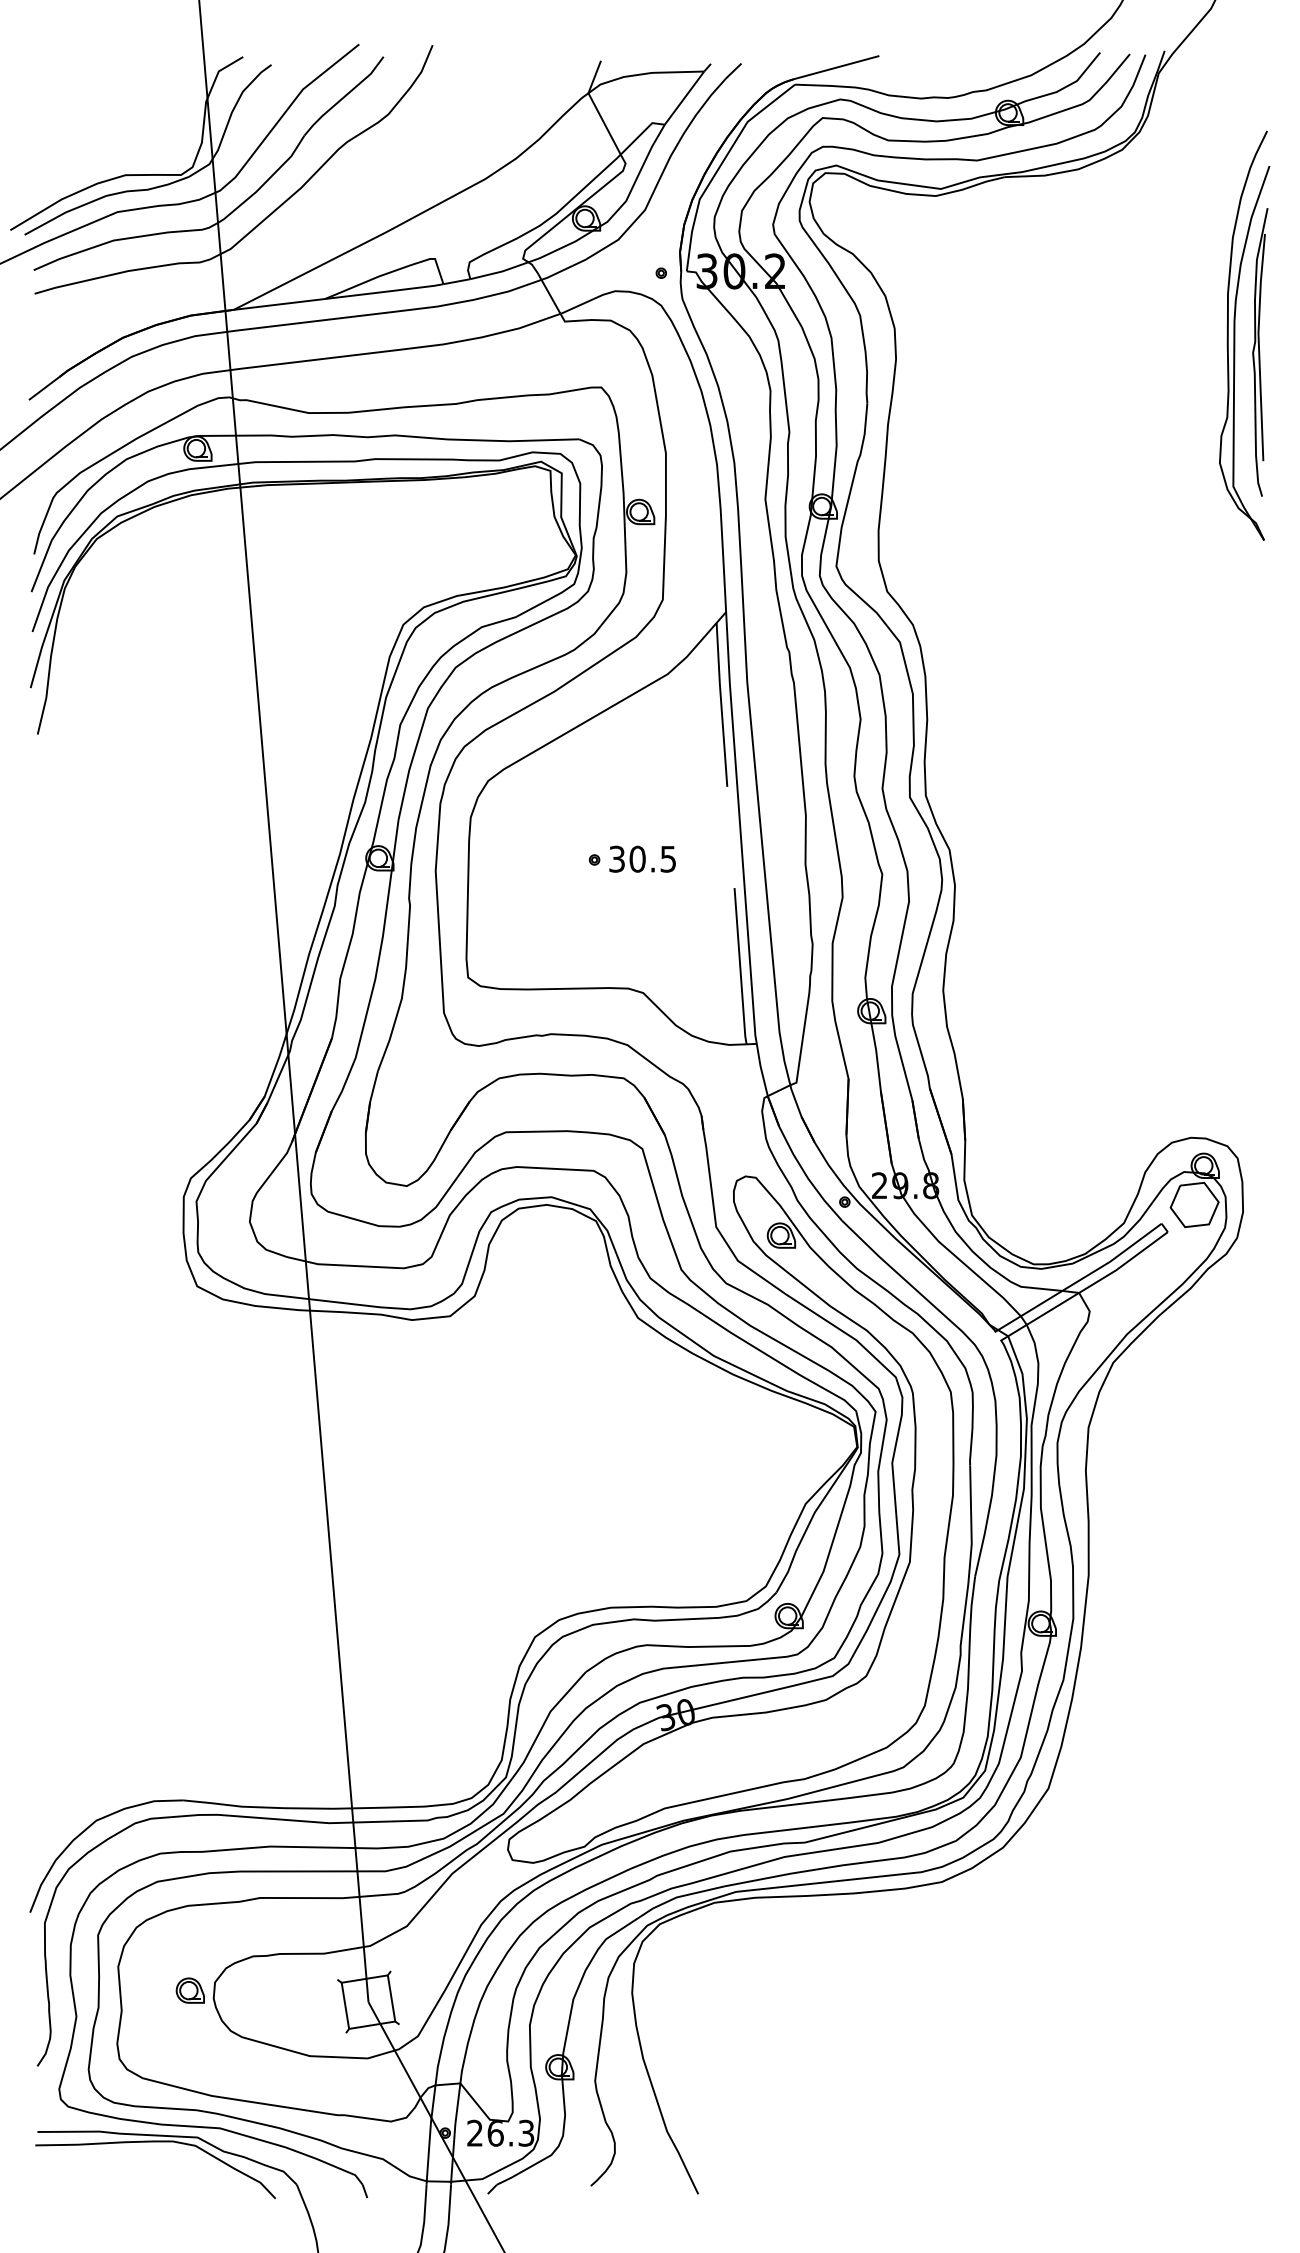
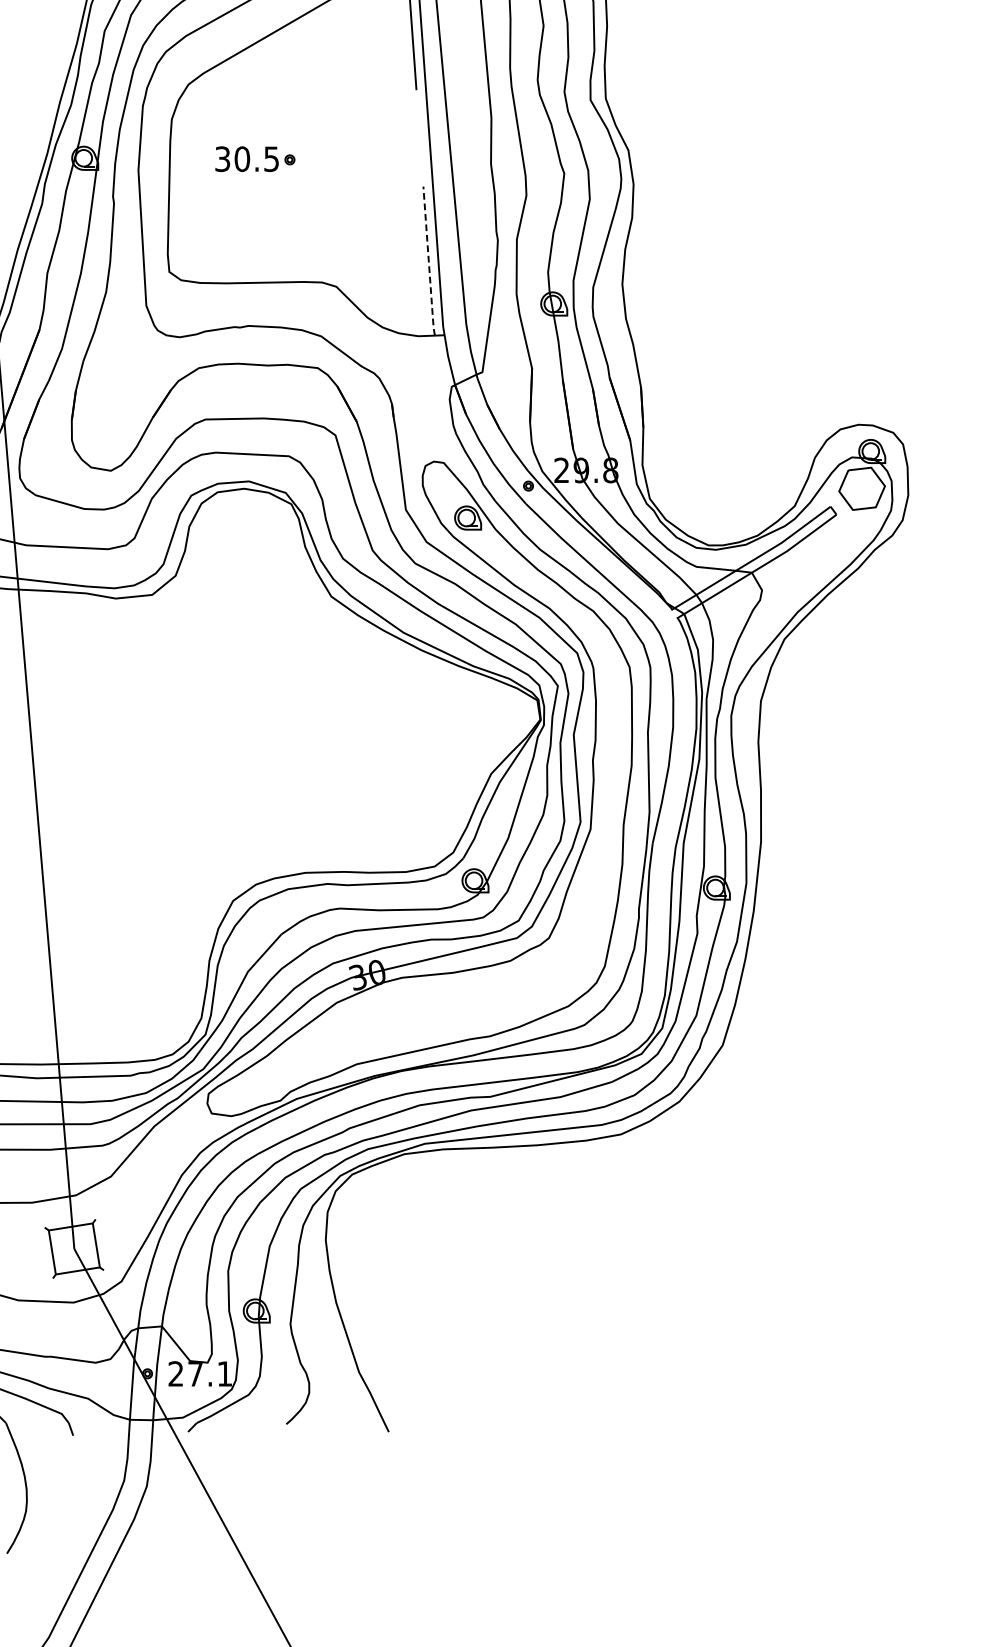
text: (642, 858) -> (246, 158), moved
line: (740, 966) -> (429, 261), solid -> dashed
text: (510, 2132) -> (209, 1373), 26.3 -> 27.1

